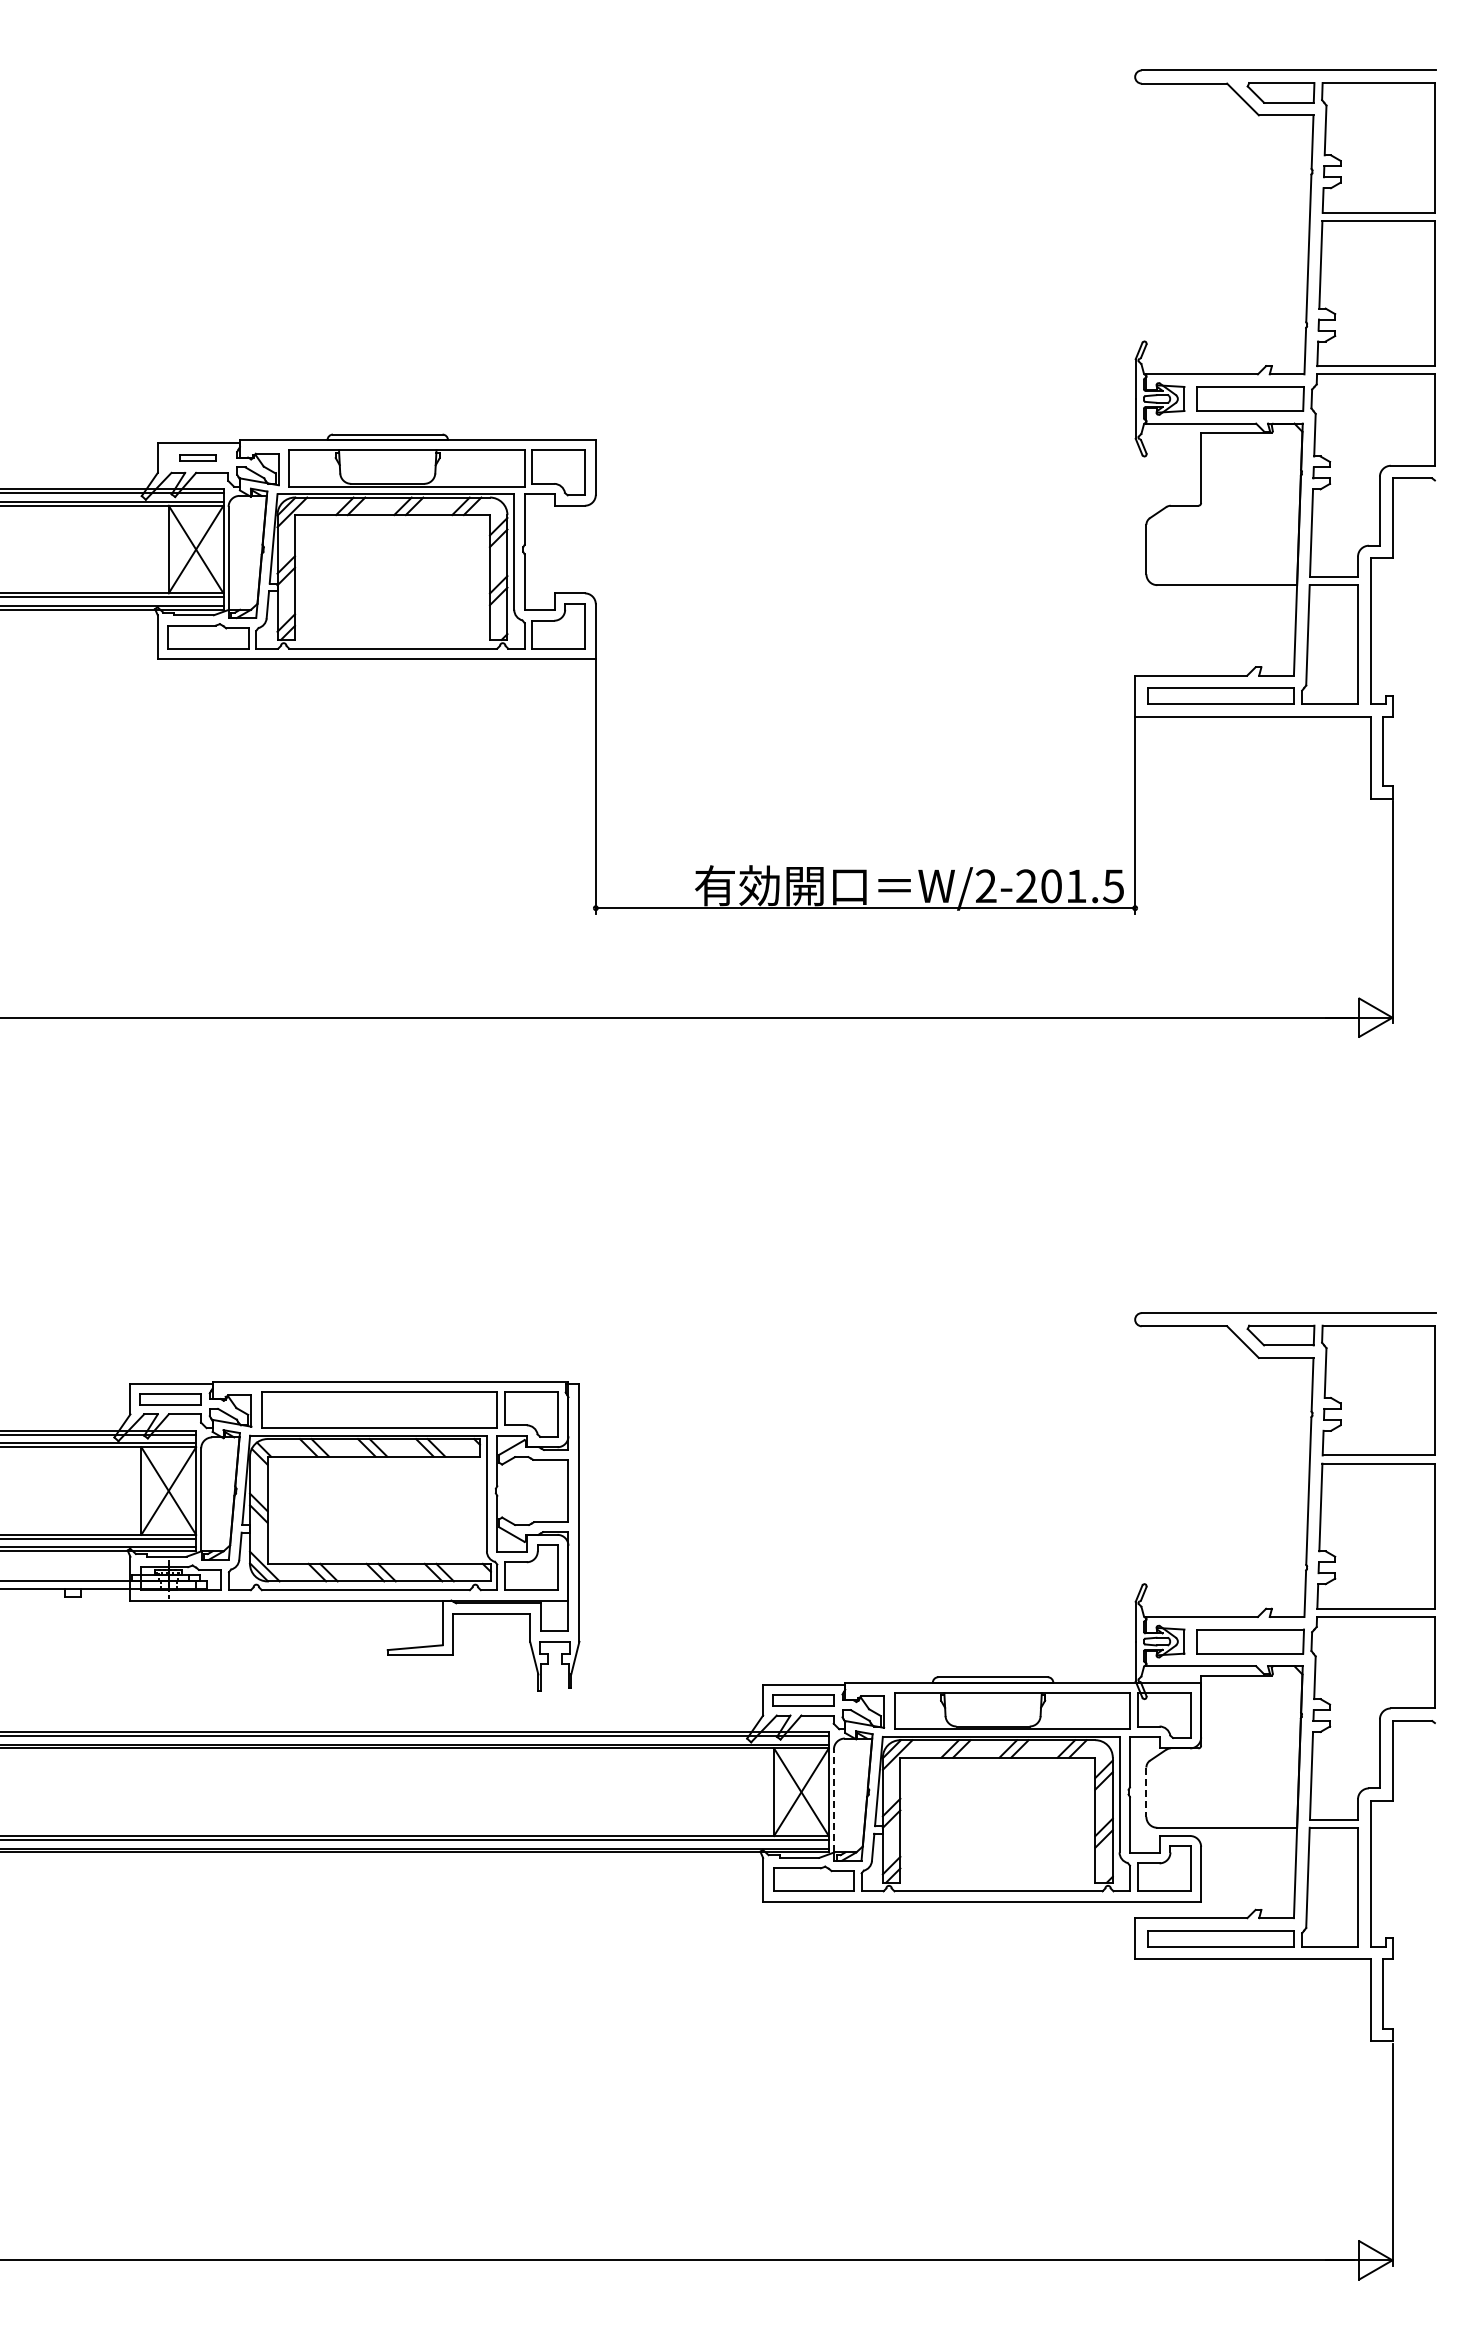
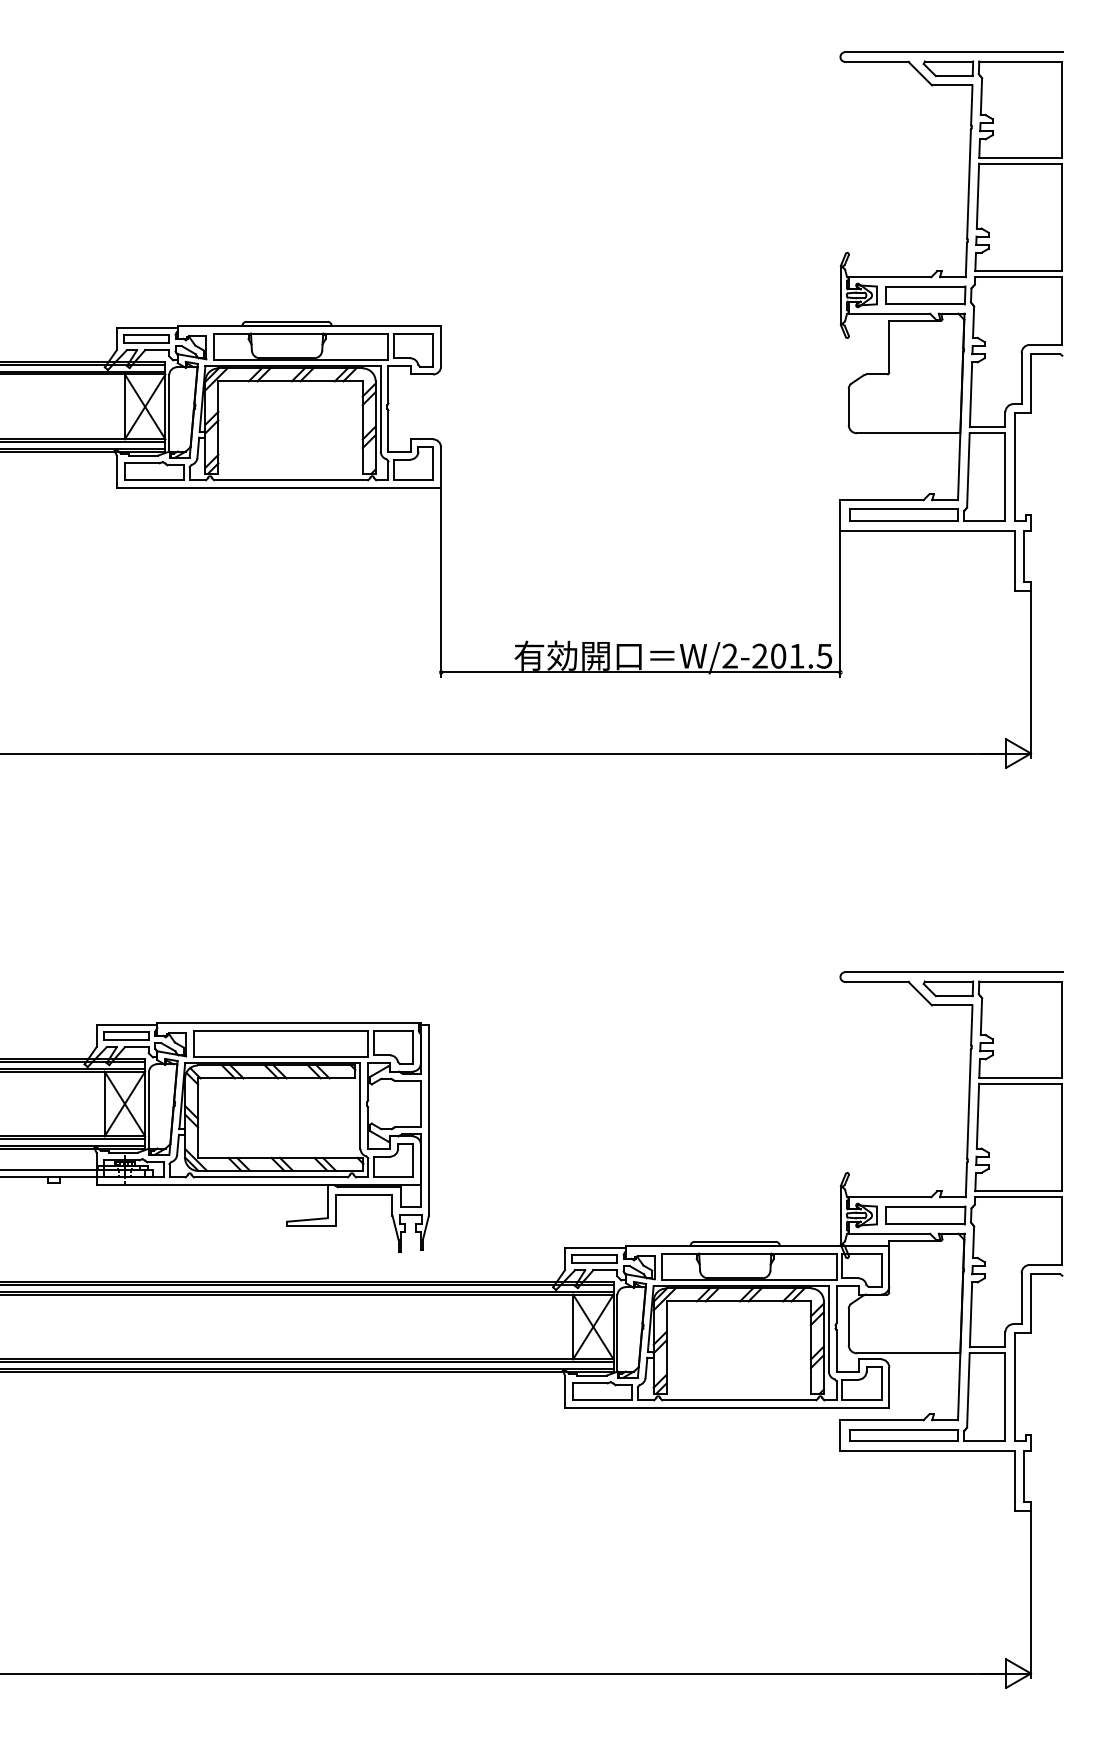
part: (197, 457) -> (146, 338), size x1.67
line: (1146, 1792) -> (848, 1327), dashed -> solid
line: (833, 1800) -> (617, 1333), dashed -> solid

